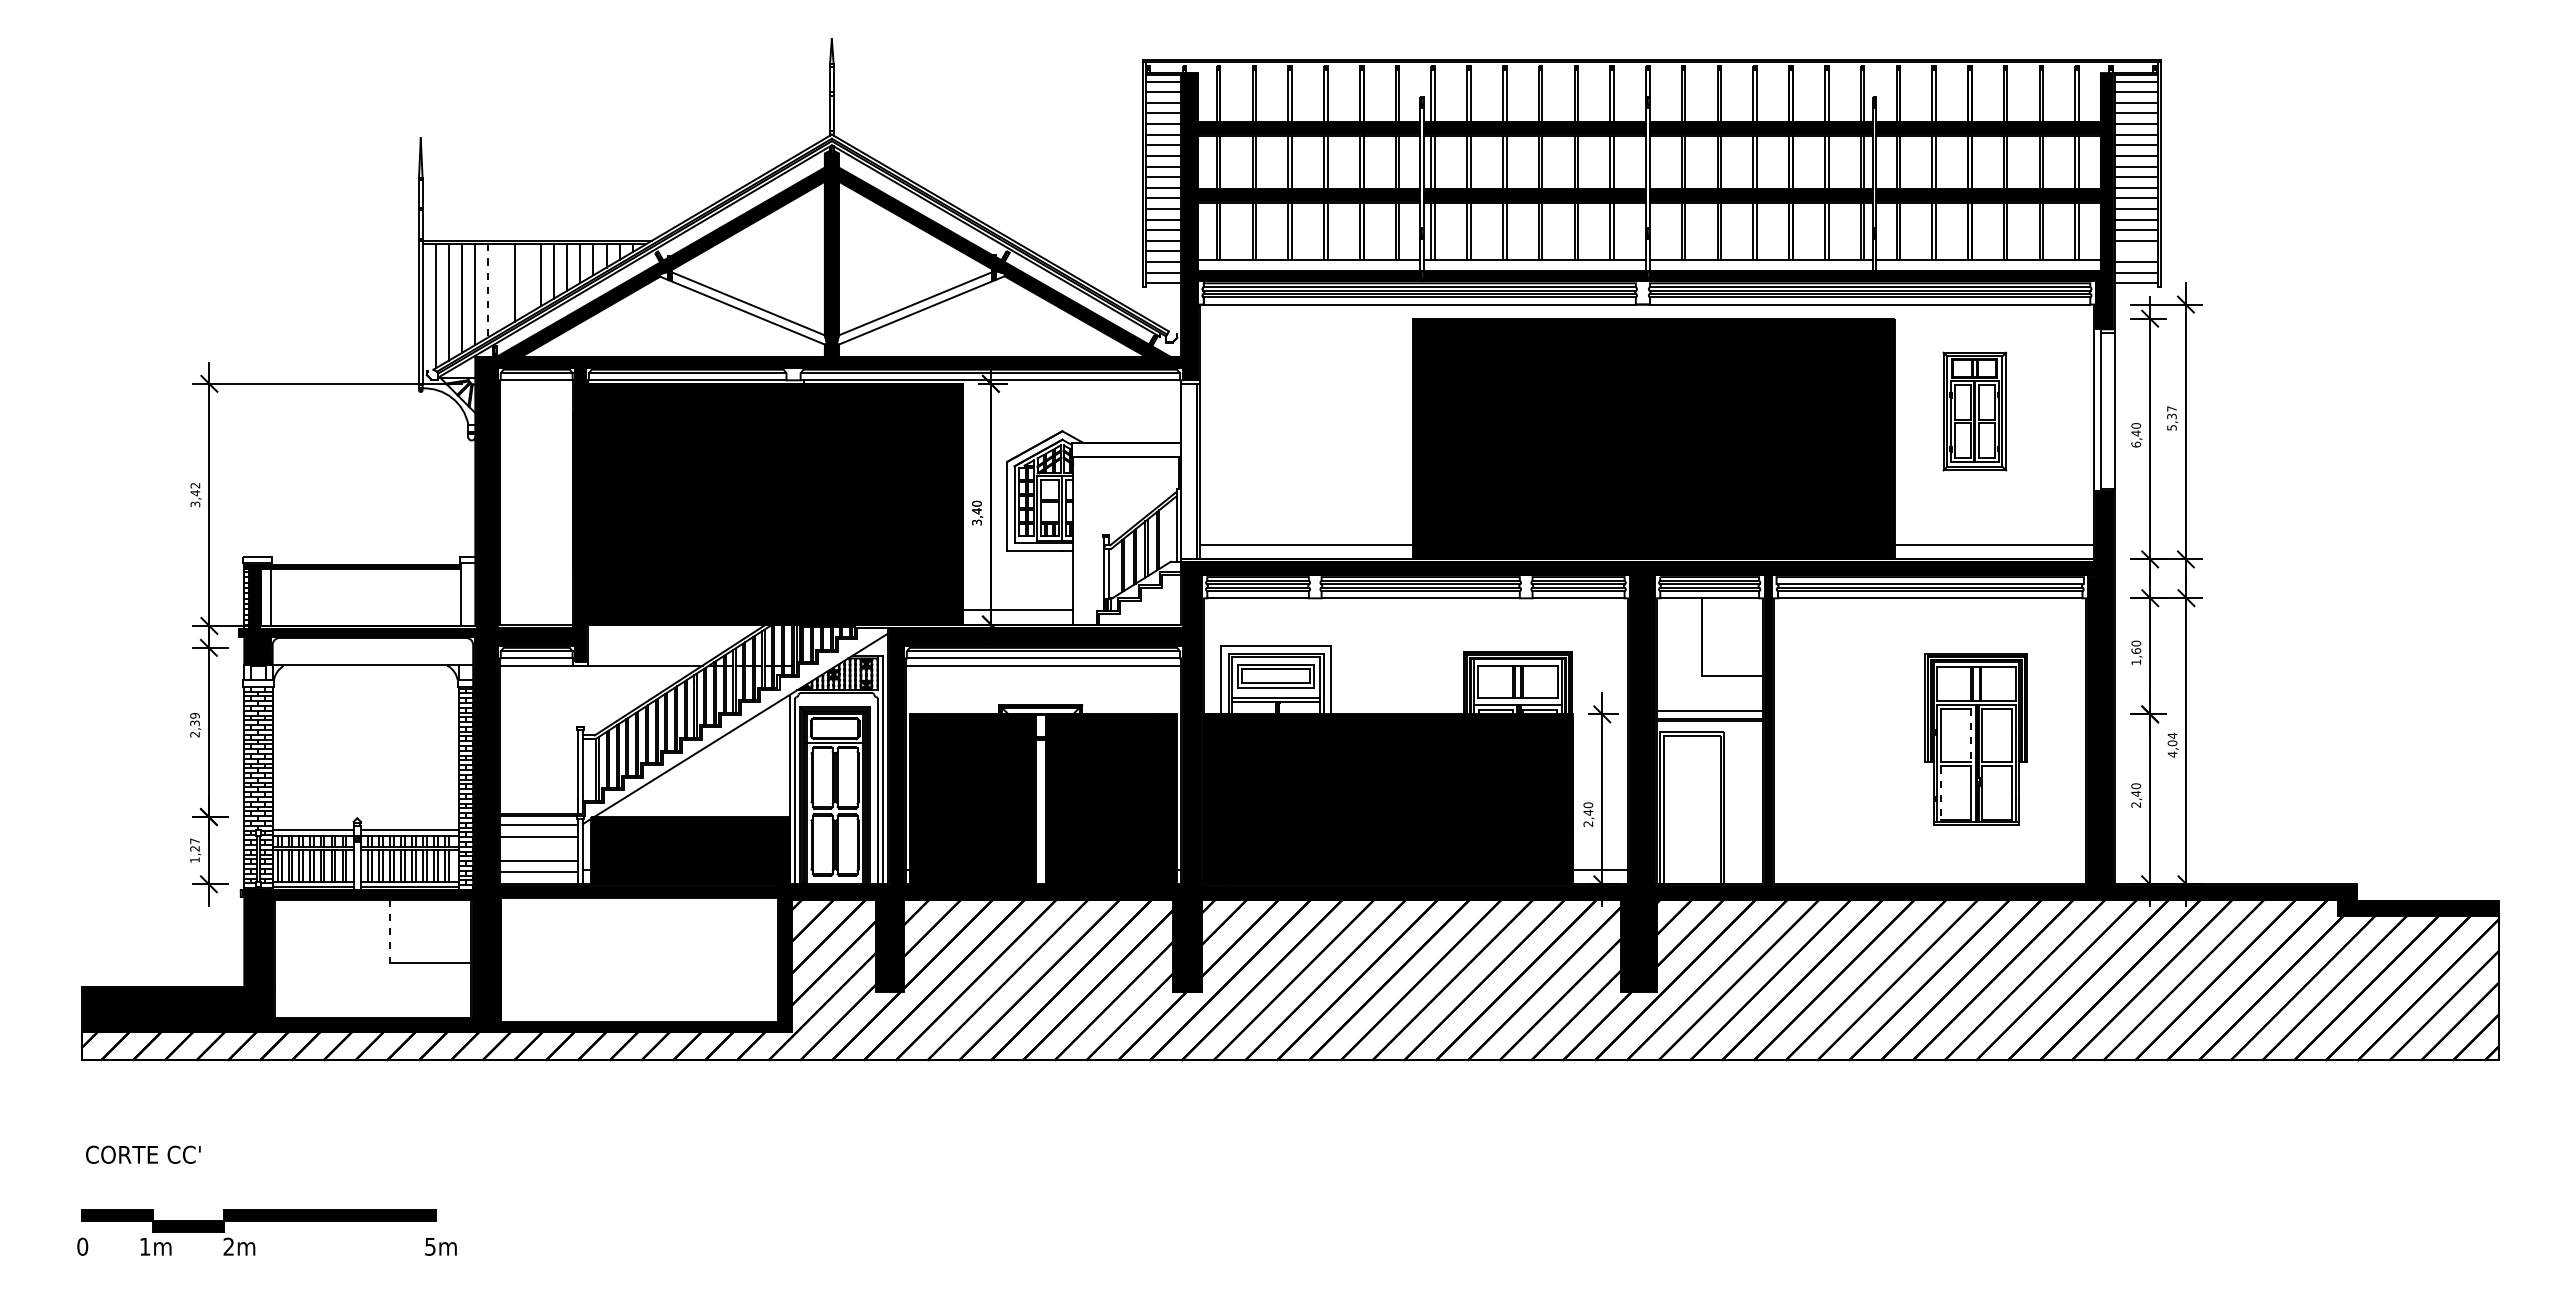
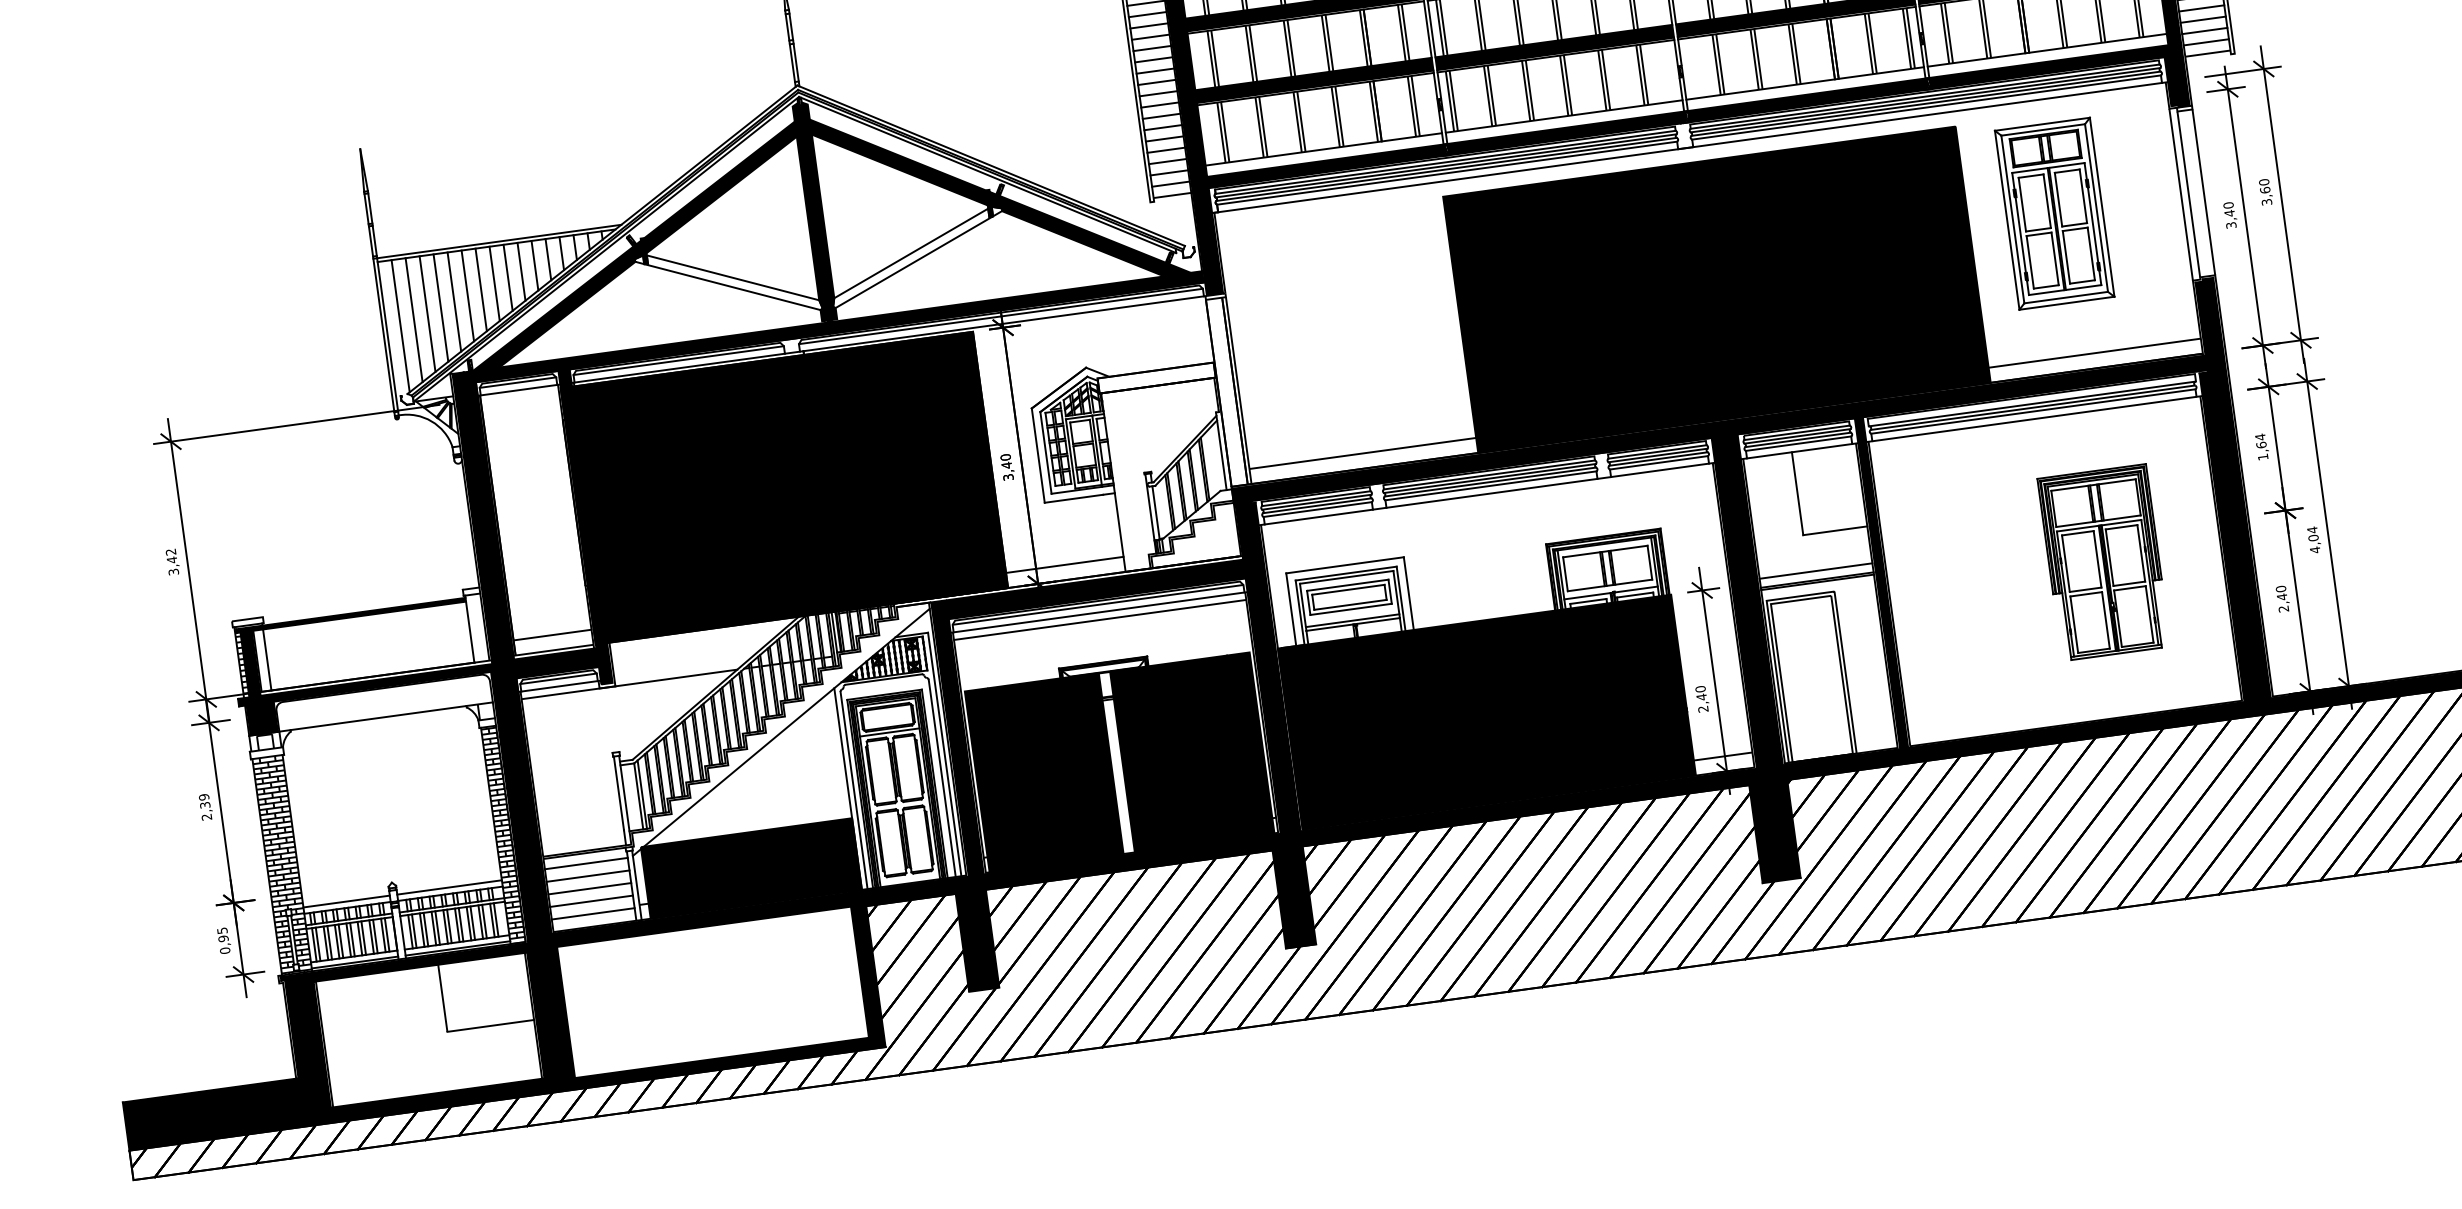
line: (2136, 251) -> (2203, 19), added
line: (527, 279) -> (494, 284), added
line: (501, 286) -> (467, 295), added
line: (488, 290) -> (454, 301), dashed -> solid
part: (1974, 411) -> (2054, 213), size x1.43
text: (2171, 418) -> (2265, 192), 5,37 -> 3,60
text: (2136, 444) -> (2231, 225), 6,40 -> 3,40
line: (536, 610) -> (552, 635), added
text: (2136, 643) -> (2260, 437), 1,60 -> 1,64
line: (1970, 735) -> (2097, 559), dashed -> solid
line: (1941, 792) -> (2074, 624), dashed -> solid
line: (538, 848) -> (589, 888), added
text: (194, 850) -> (223, 940), 1,27 -> 0,95
line: (389, 931) -> (442, 998), dashed -> solid

